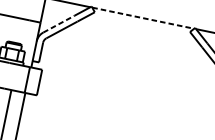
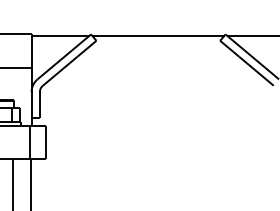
line: (143, 18) -> (158, 35), dashed -> solid
line: (59, 23) -> (55, 64), dashed -> solid

